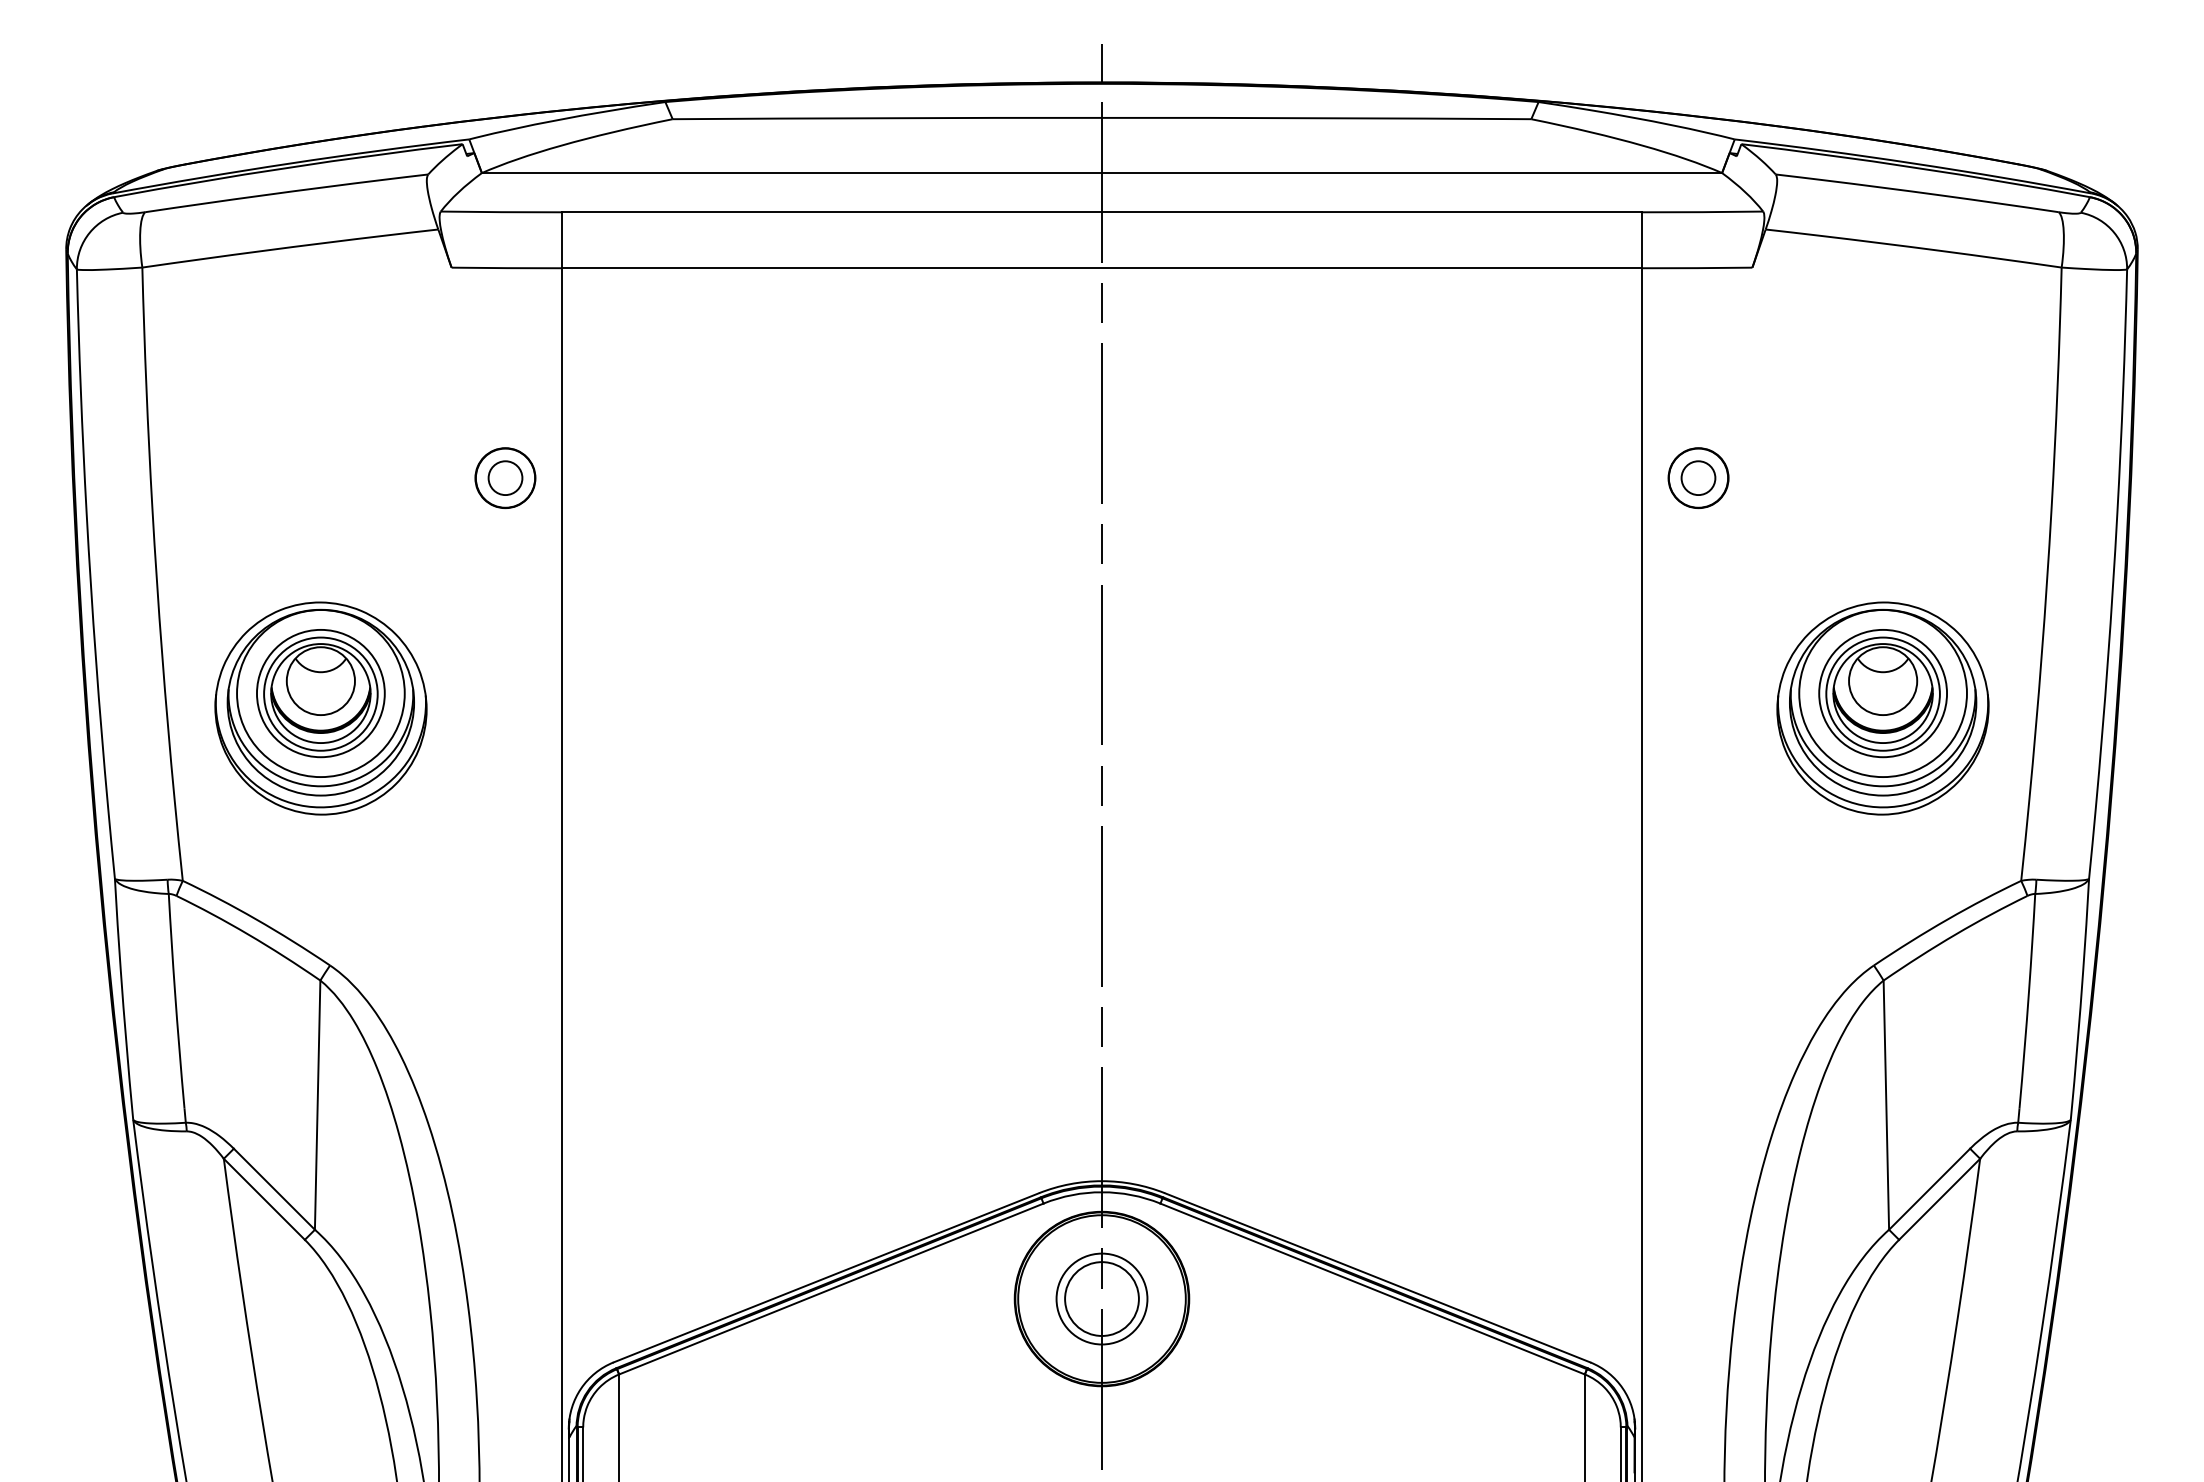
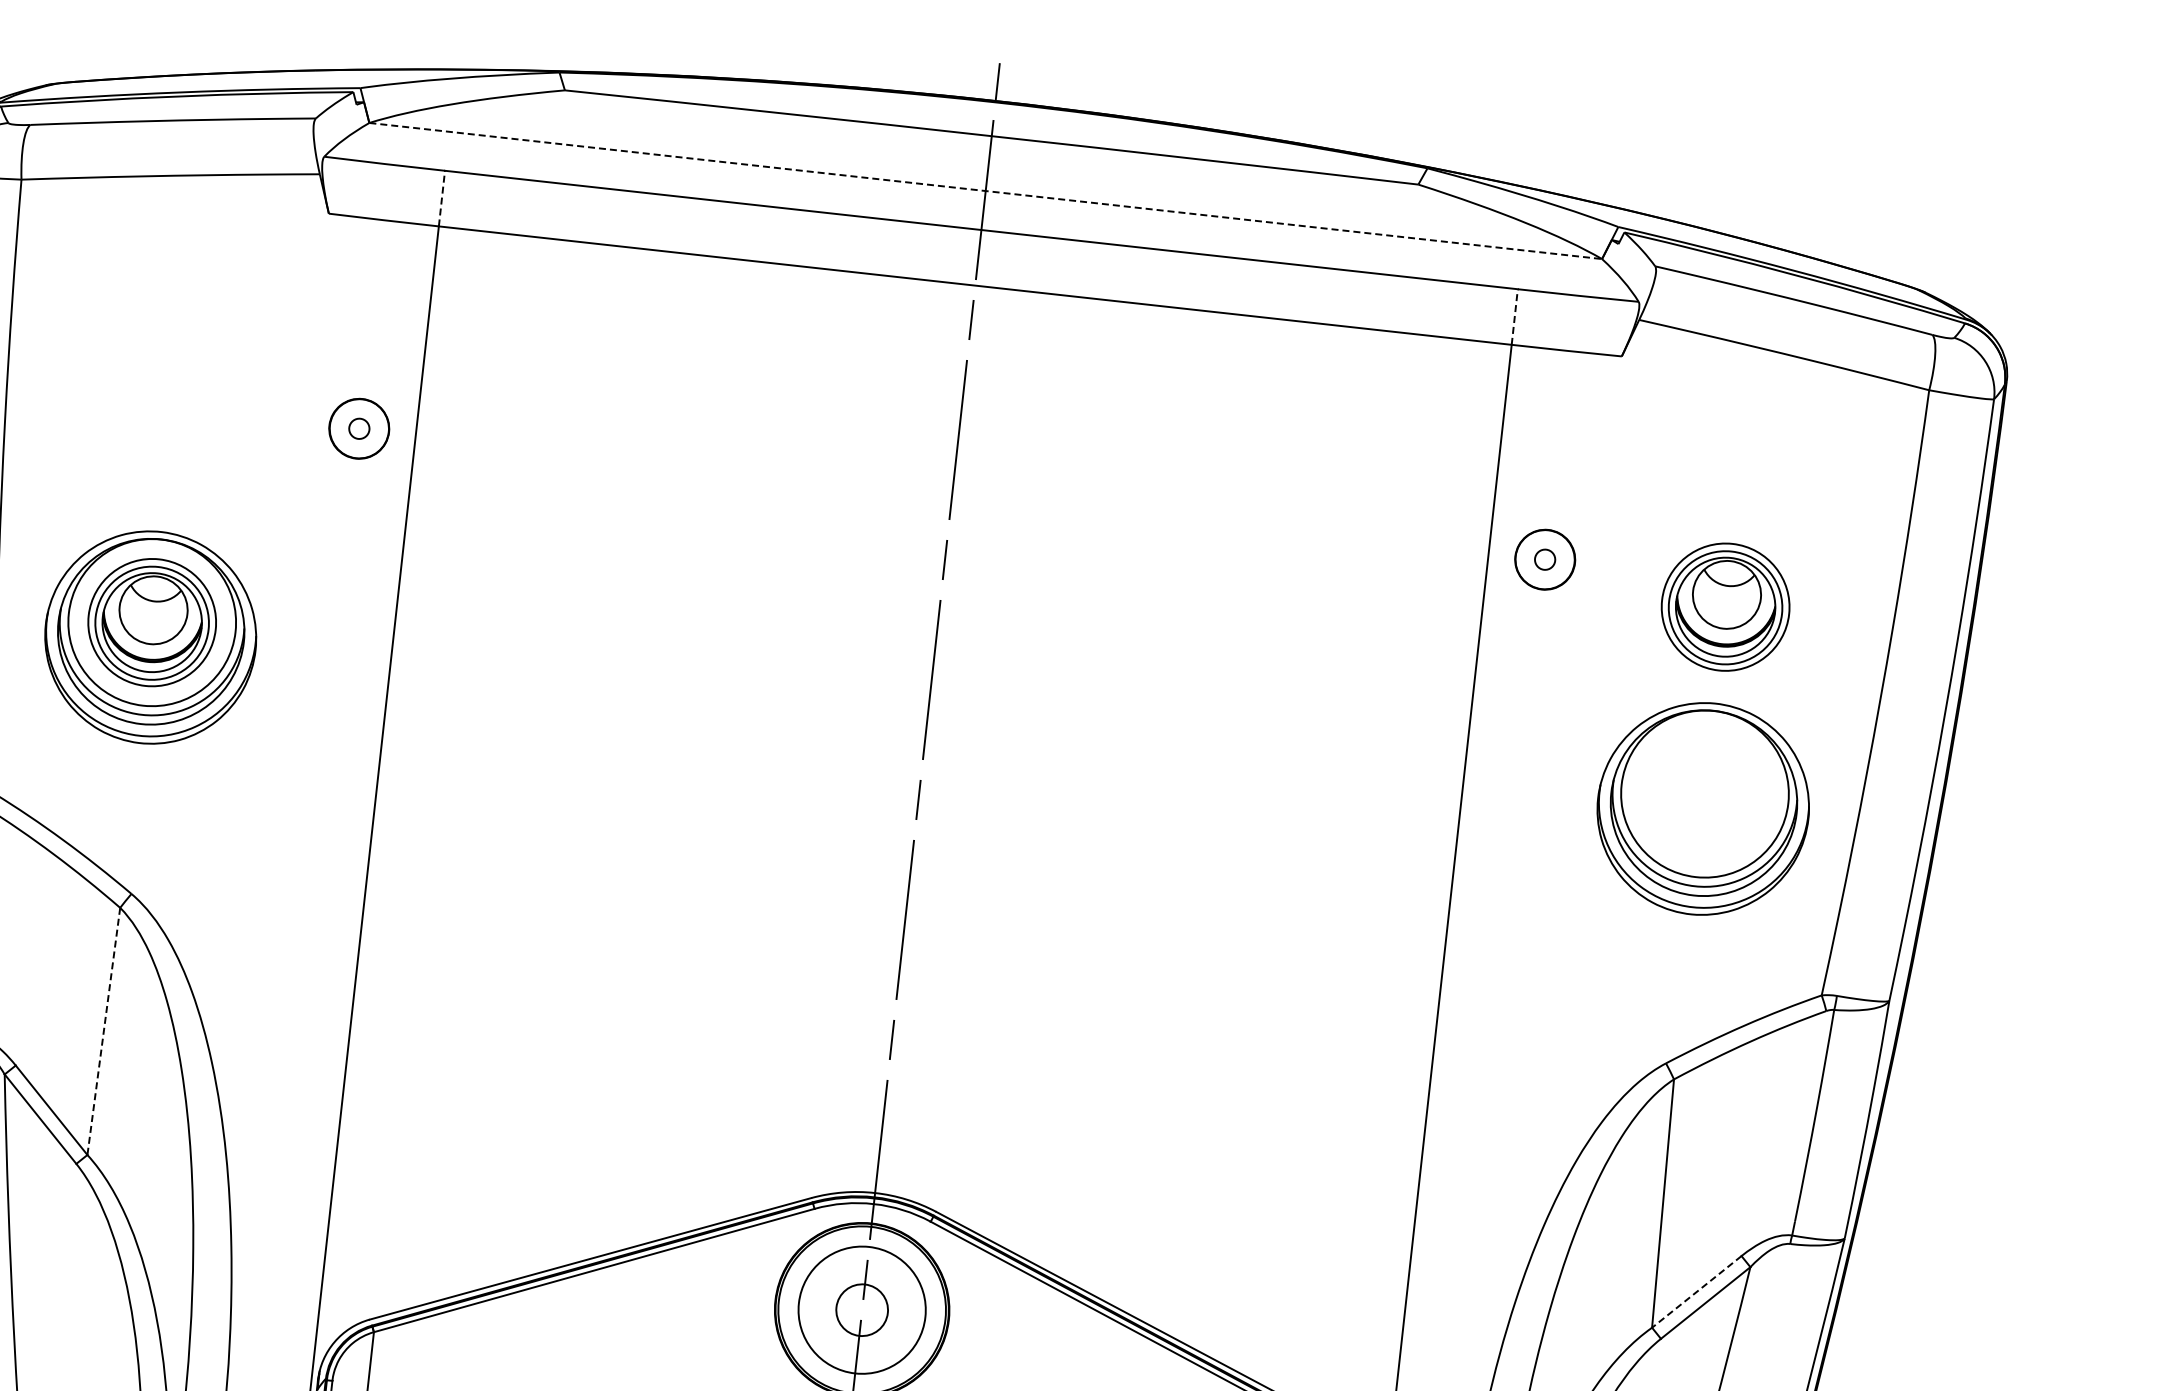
line: (1102, 173) -> (986, 191), solid -> dashed
line: (562, 240) -> (442, 198), solid -> dashed
line: (1641, 240) -> (1514, 317), solid -> dashed
circle: (505, 478) -> (359, 429), size x0.6
circle: (1698, 478) -> (1545, 560), size x0.6
part: (1882, 693) -> (1725, 607), moved
line: (317, 1105) -> (103, 1031), solid -> dashed
line: (1929, 1189) -> (1696, 1292), solid -> dashed
circle: (1101, 1298) -> (861, 1309), size x0.7
circle: (1101, 1298) -> (861, 1309), size x1.4

